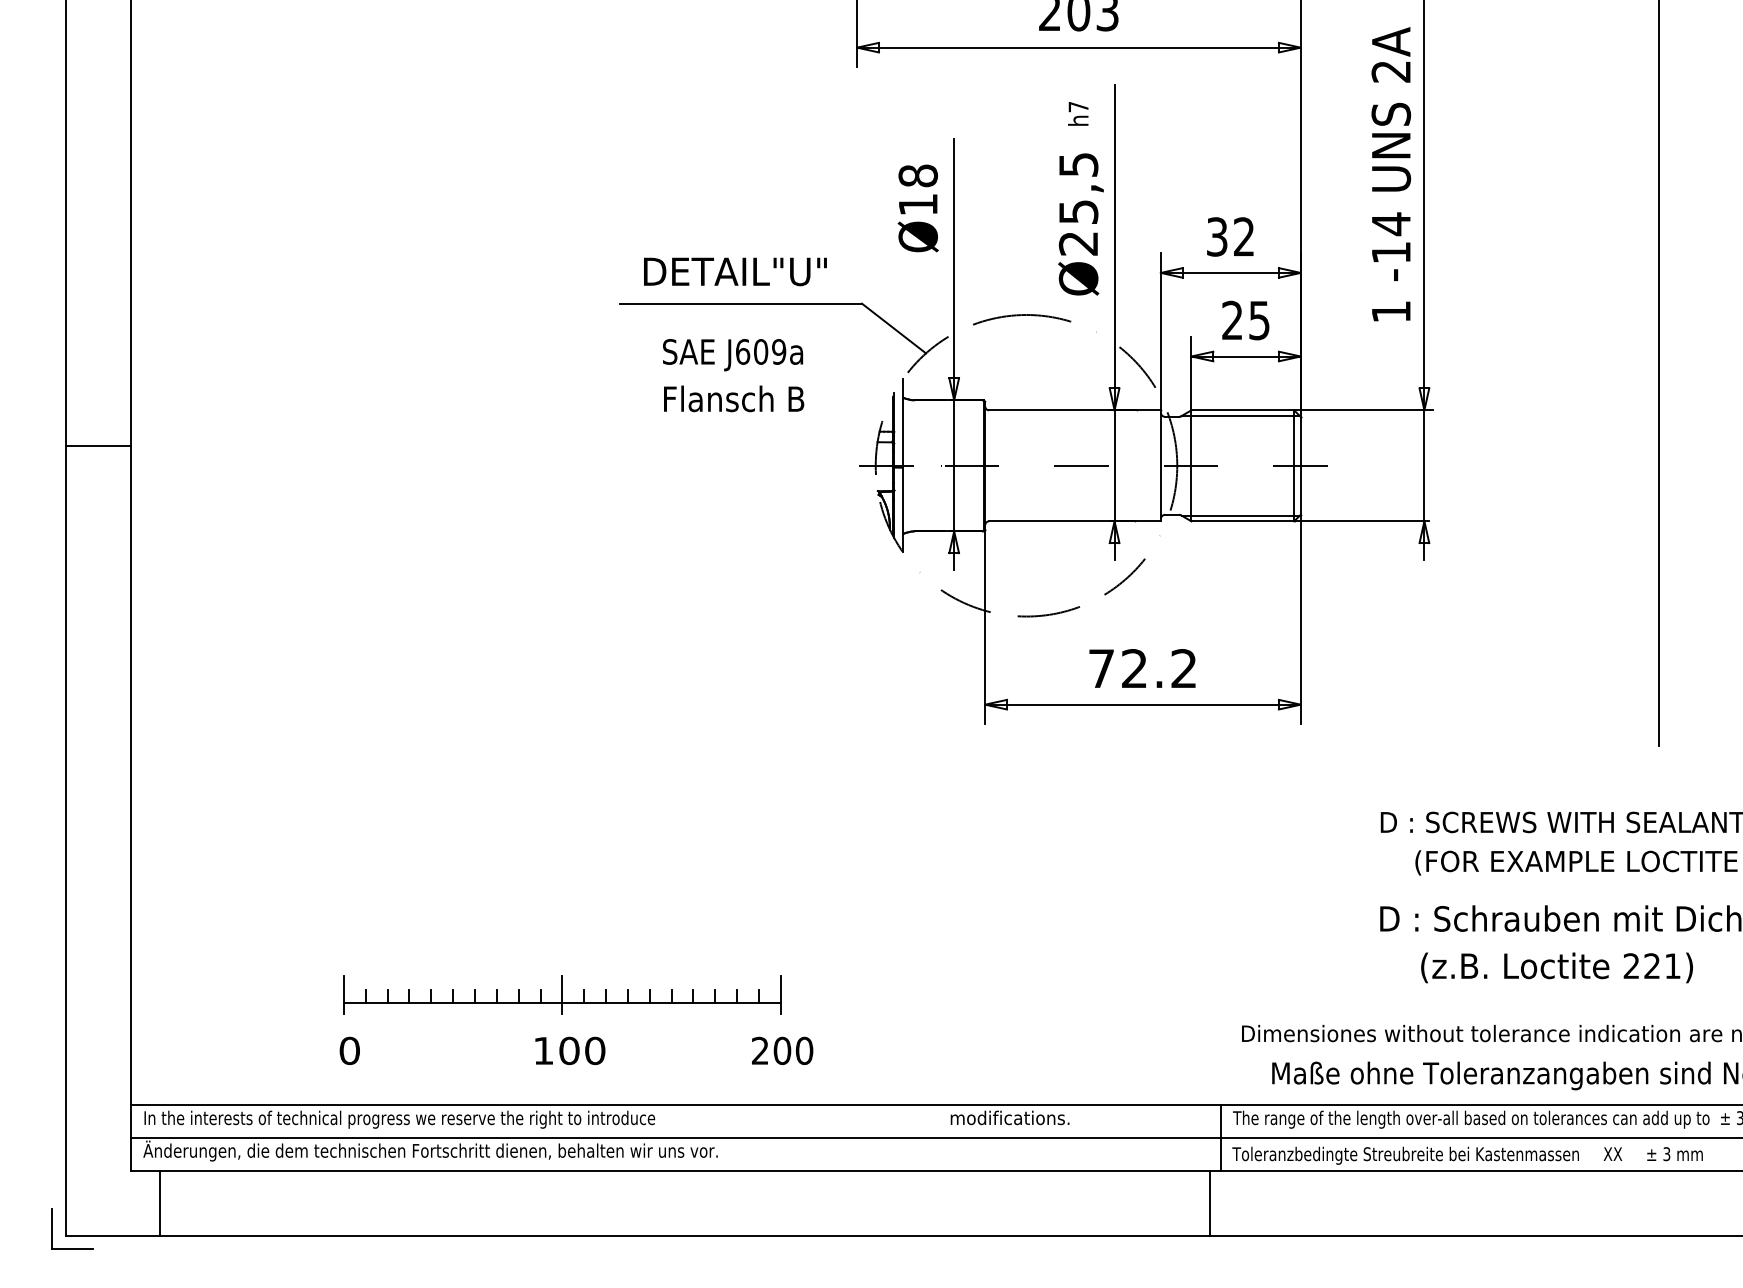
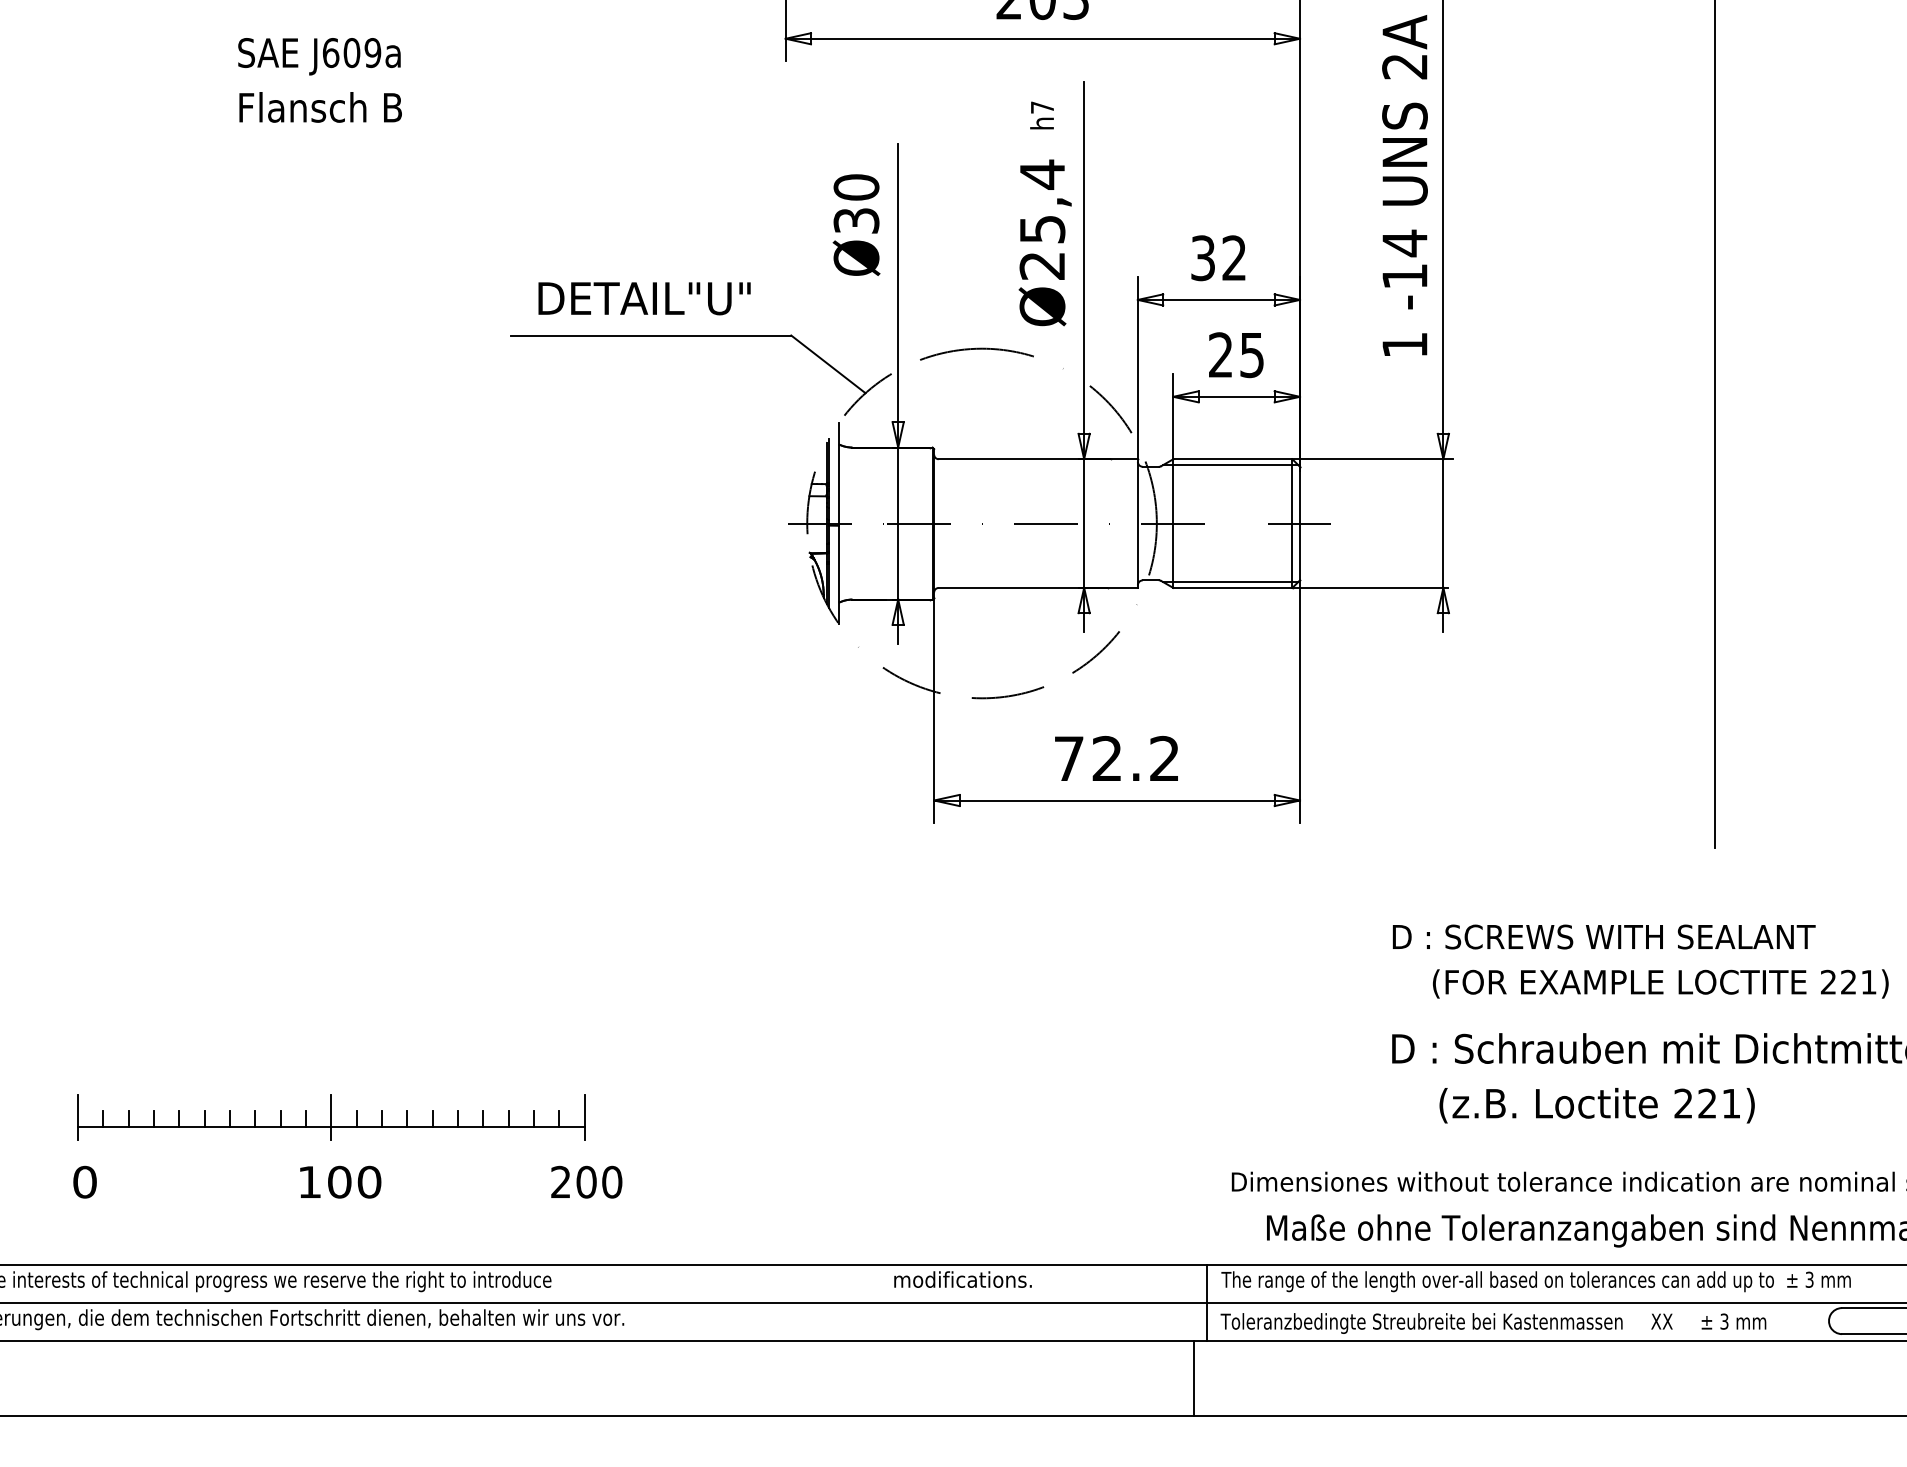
text: (1078, 164) -> (1042, 174), Ø25,5 -> Ø25,4
text: (917, 189) -> (855, 203), Ø18 -> Ø30
text: (733, 375) -> (320, 80), moved
part: (562, 1014) -> (331, 1139), moved

